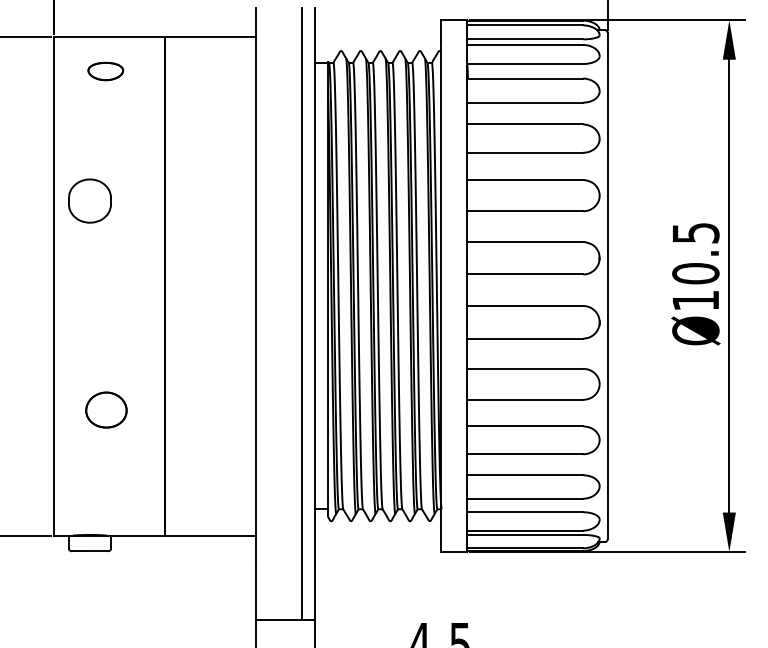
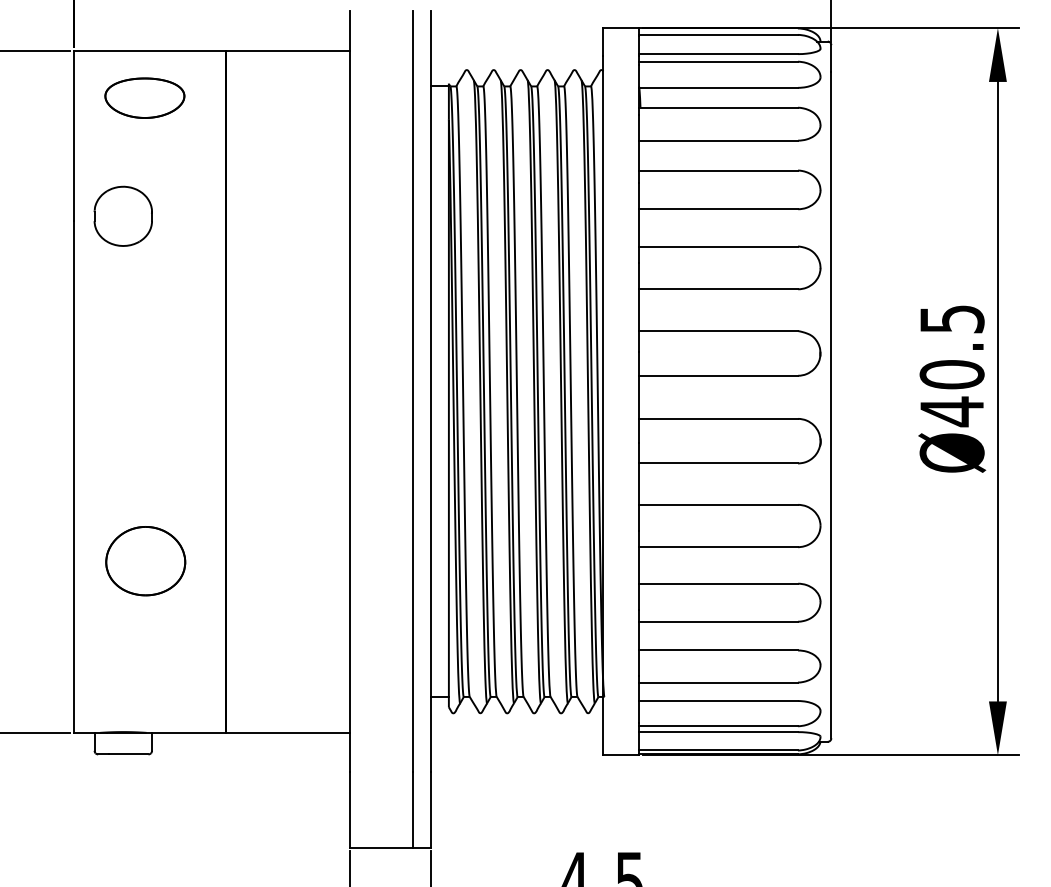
part: (105, 71) -> (144, 97), size x1.67
part: (89, 200) -> (122, 215), moved
text: (695, 300) -> (951, 411), Ø10.5 -> Ø40.5
part: (106, 410) -> (145, 561), size x1.43

